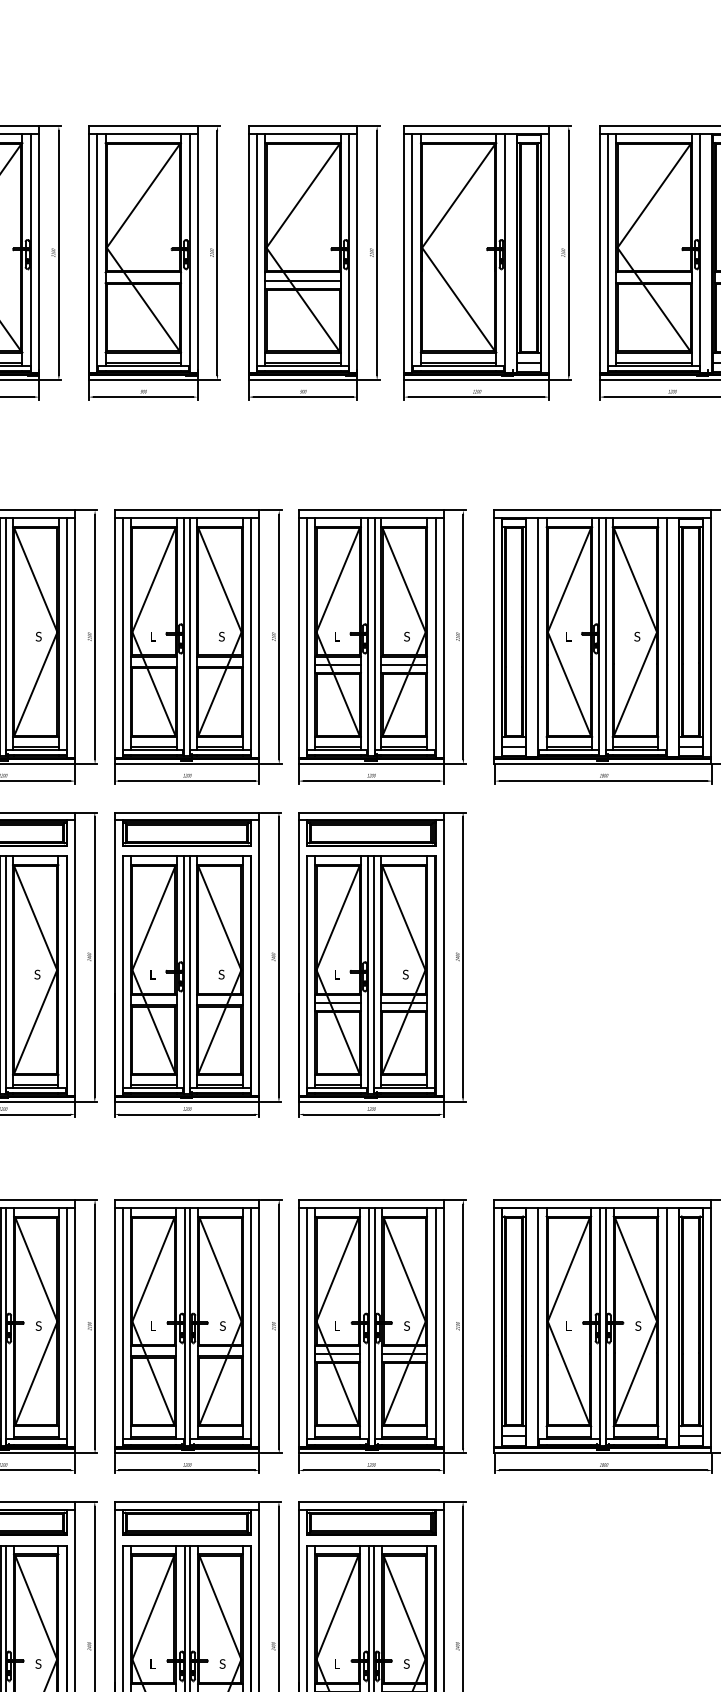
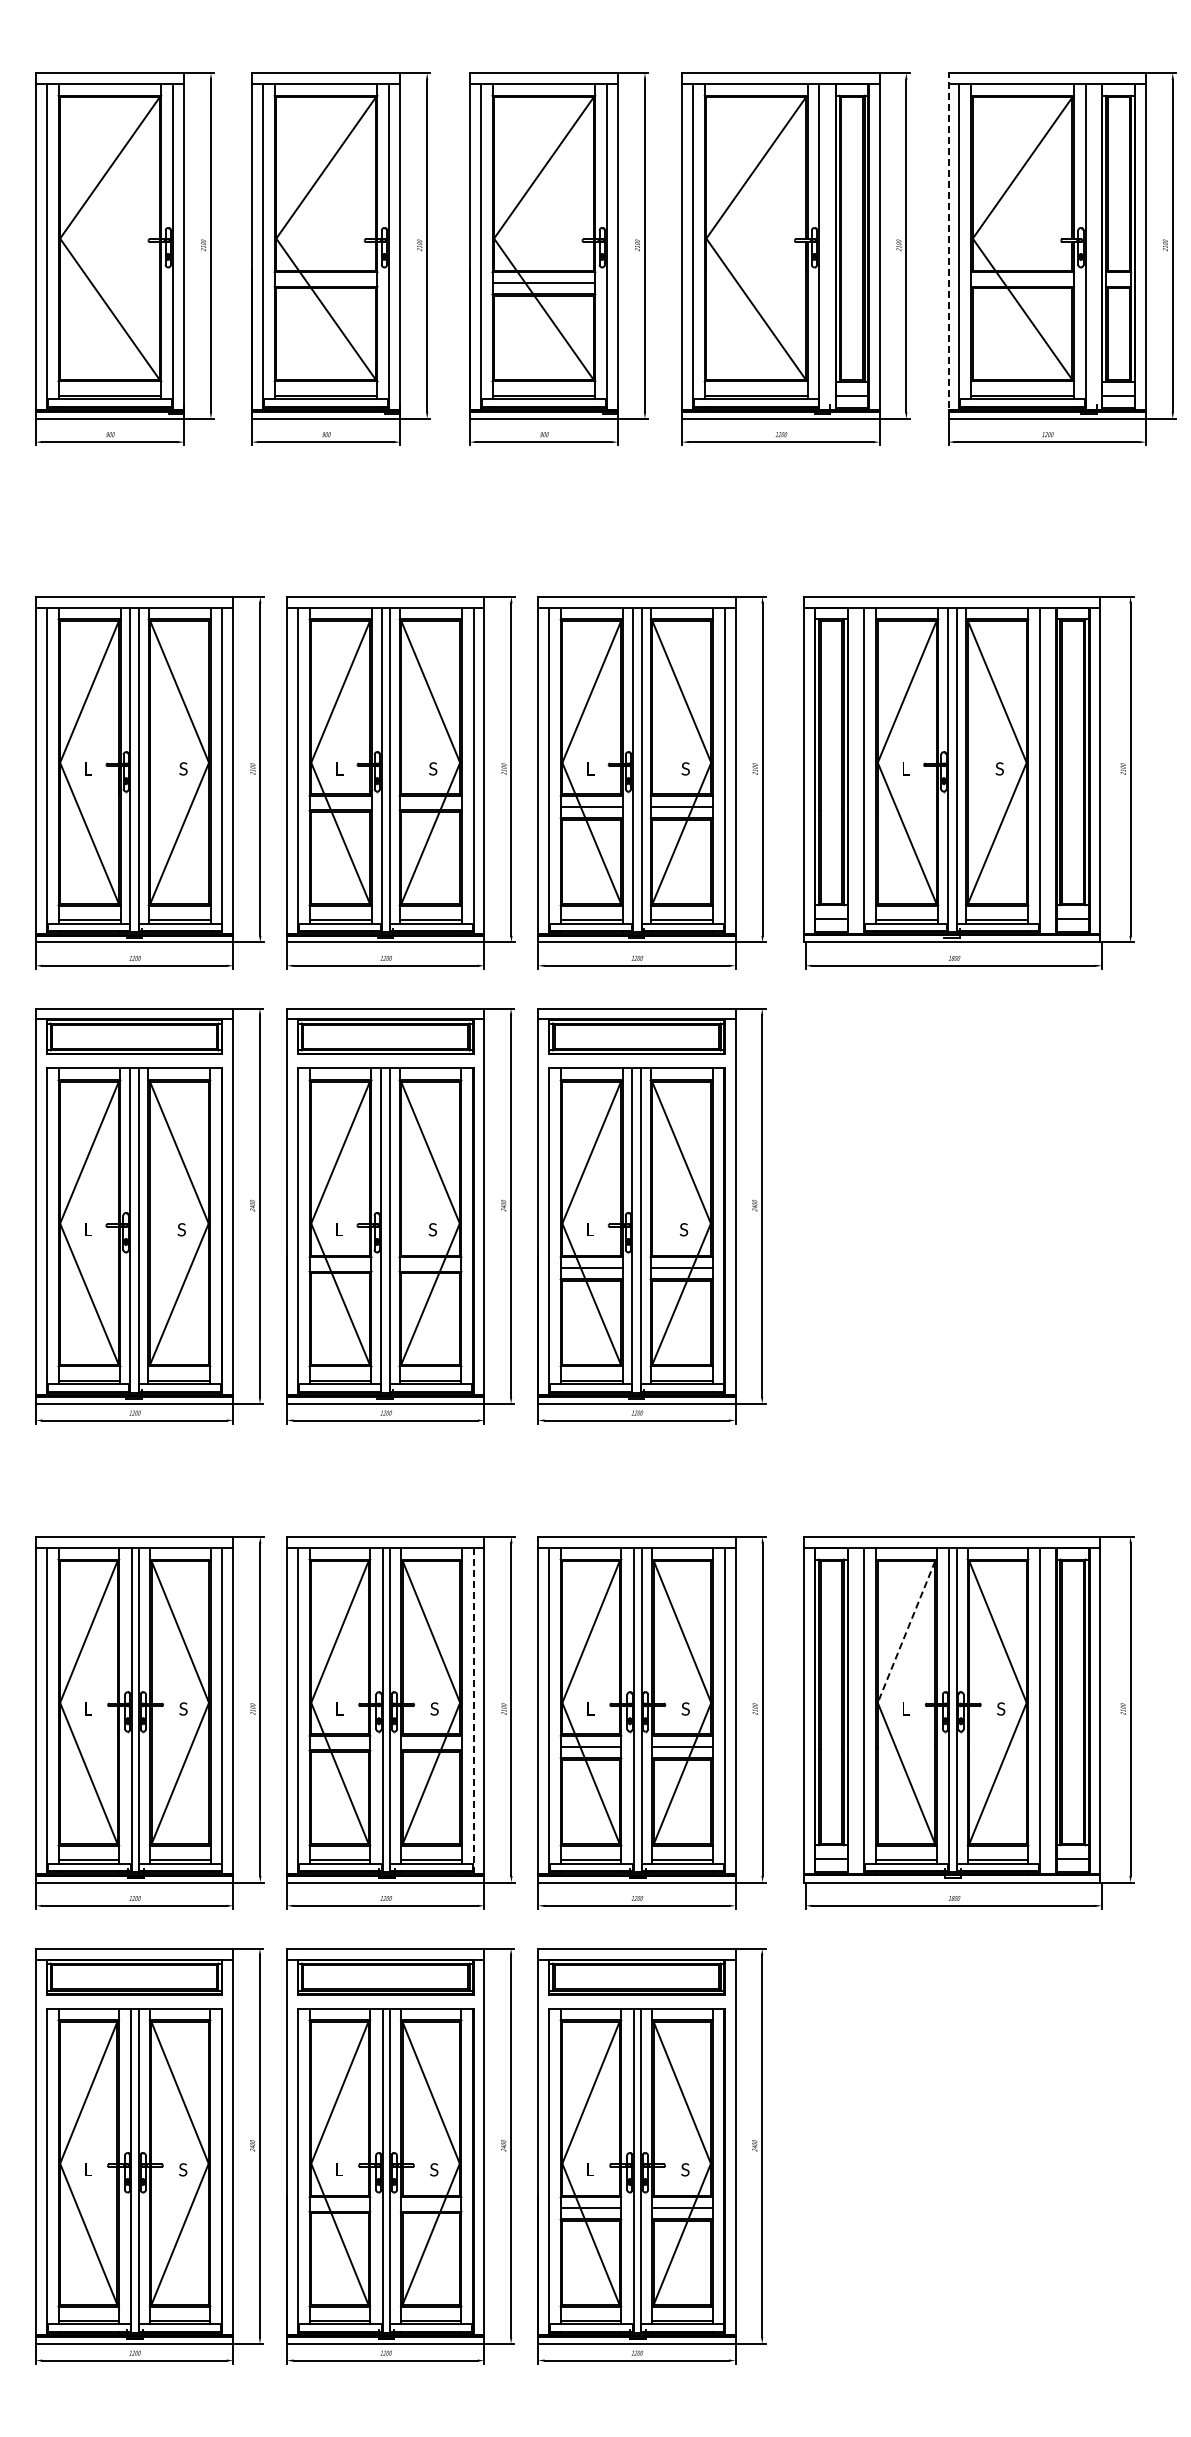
line: (599, 252) -> (948, 245), solid -> dashed
line: (568, 1269) -> (906, 1632), solid -> dashed
line: (251, 1327) -> (473, 1710), solid -> dashed

